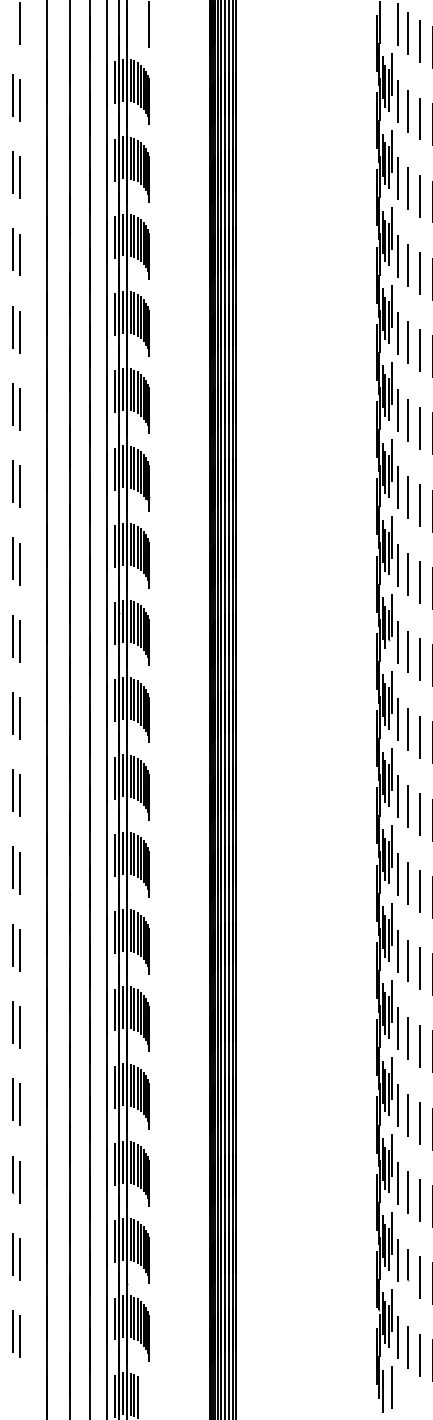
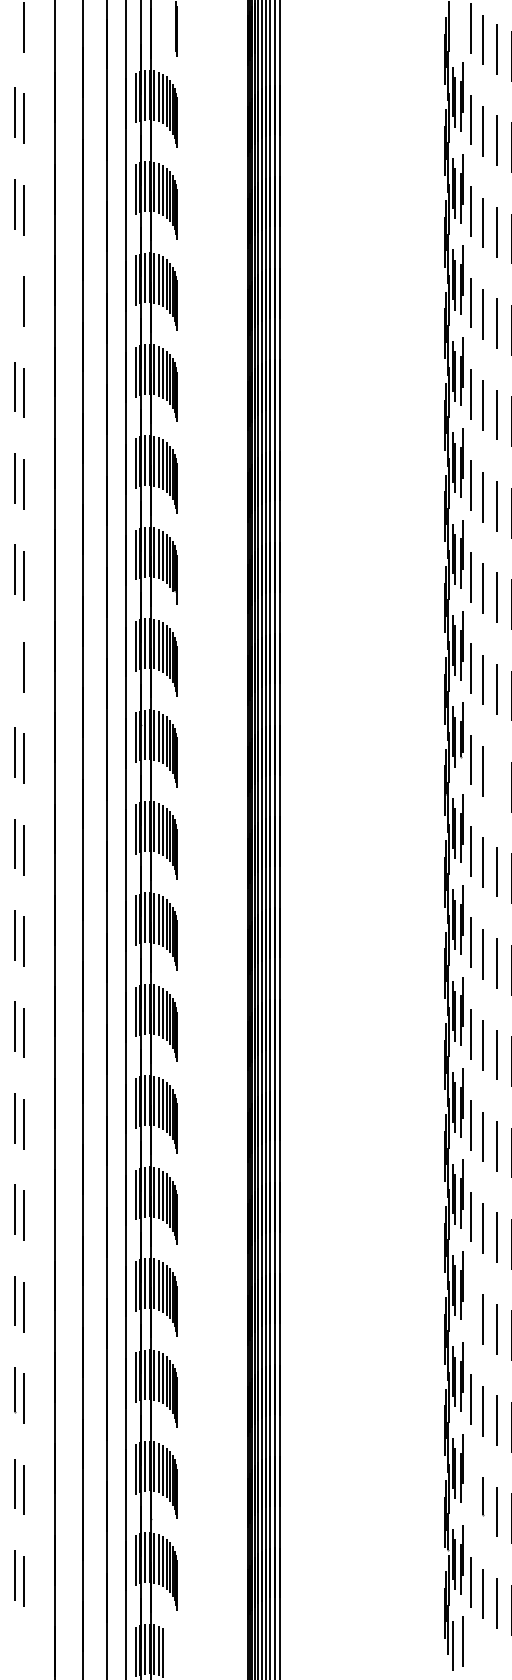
line: (13, 249) -> (15, 295), removed
line: (12, 559) -> (14, 661), removed
line: (419, 659) -> (496, 780), removed
line: (397, 1105) -> (470, 1308), removed
line: (397, 1259) -> (470, 1490), removed

